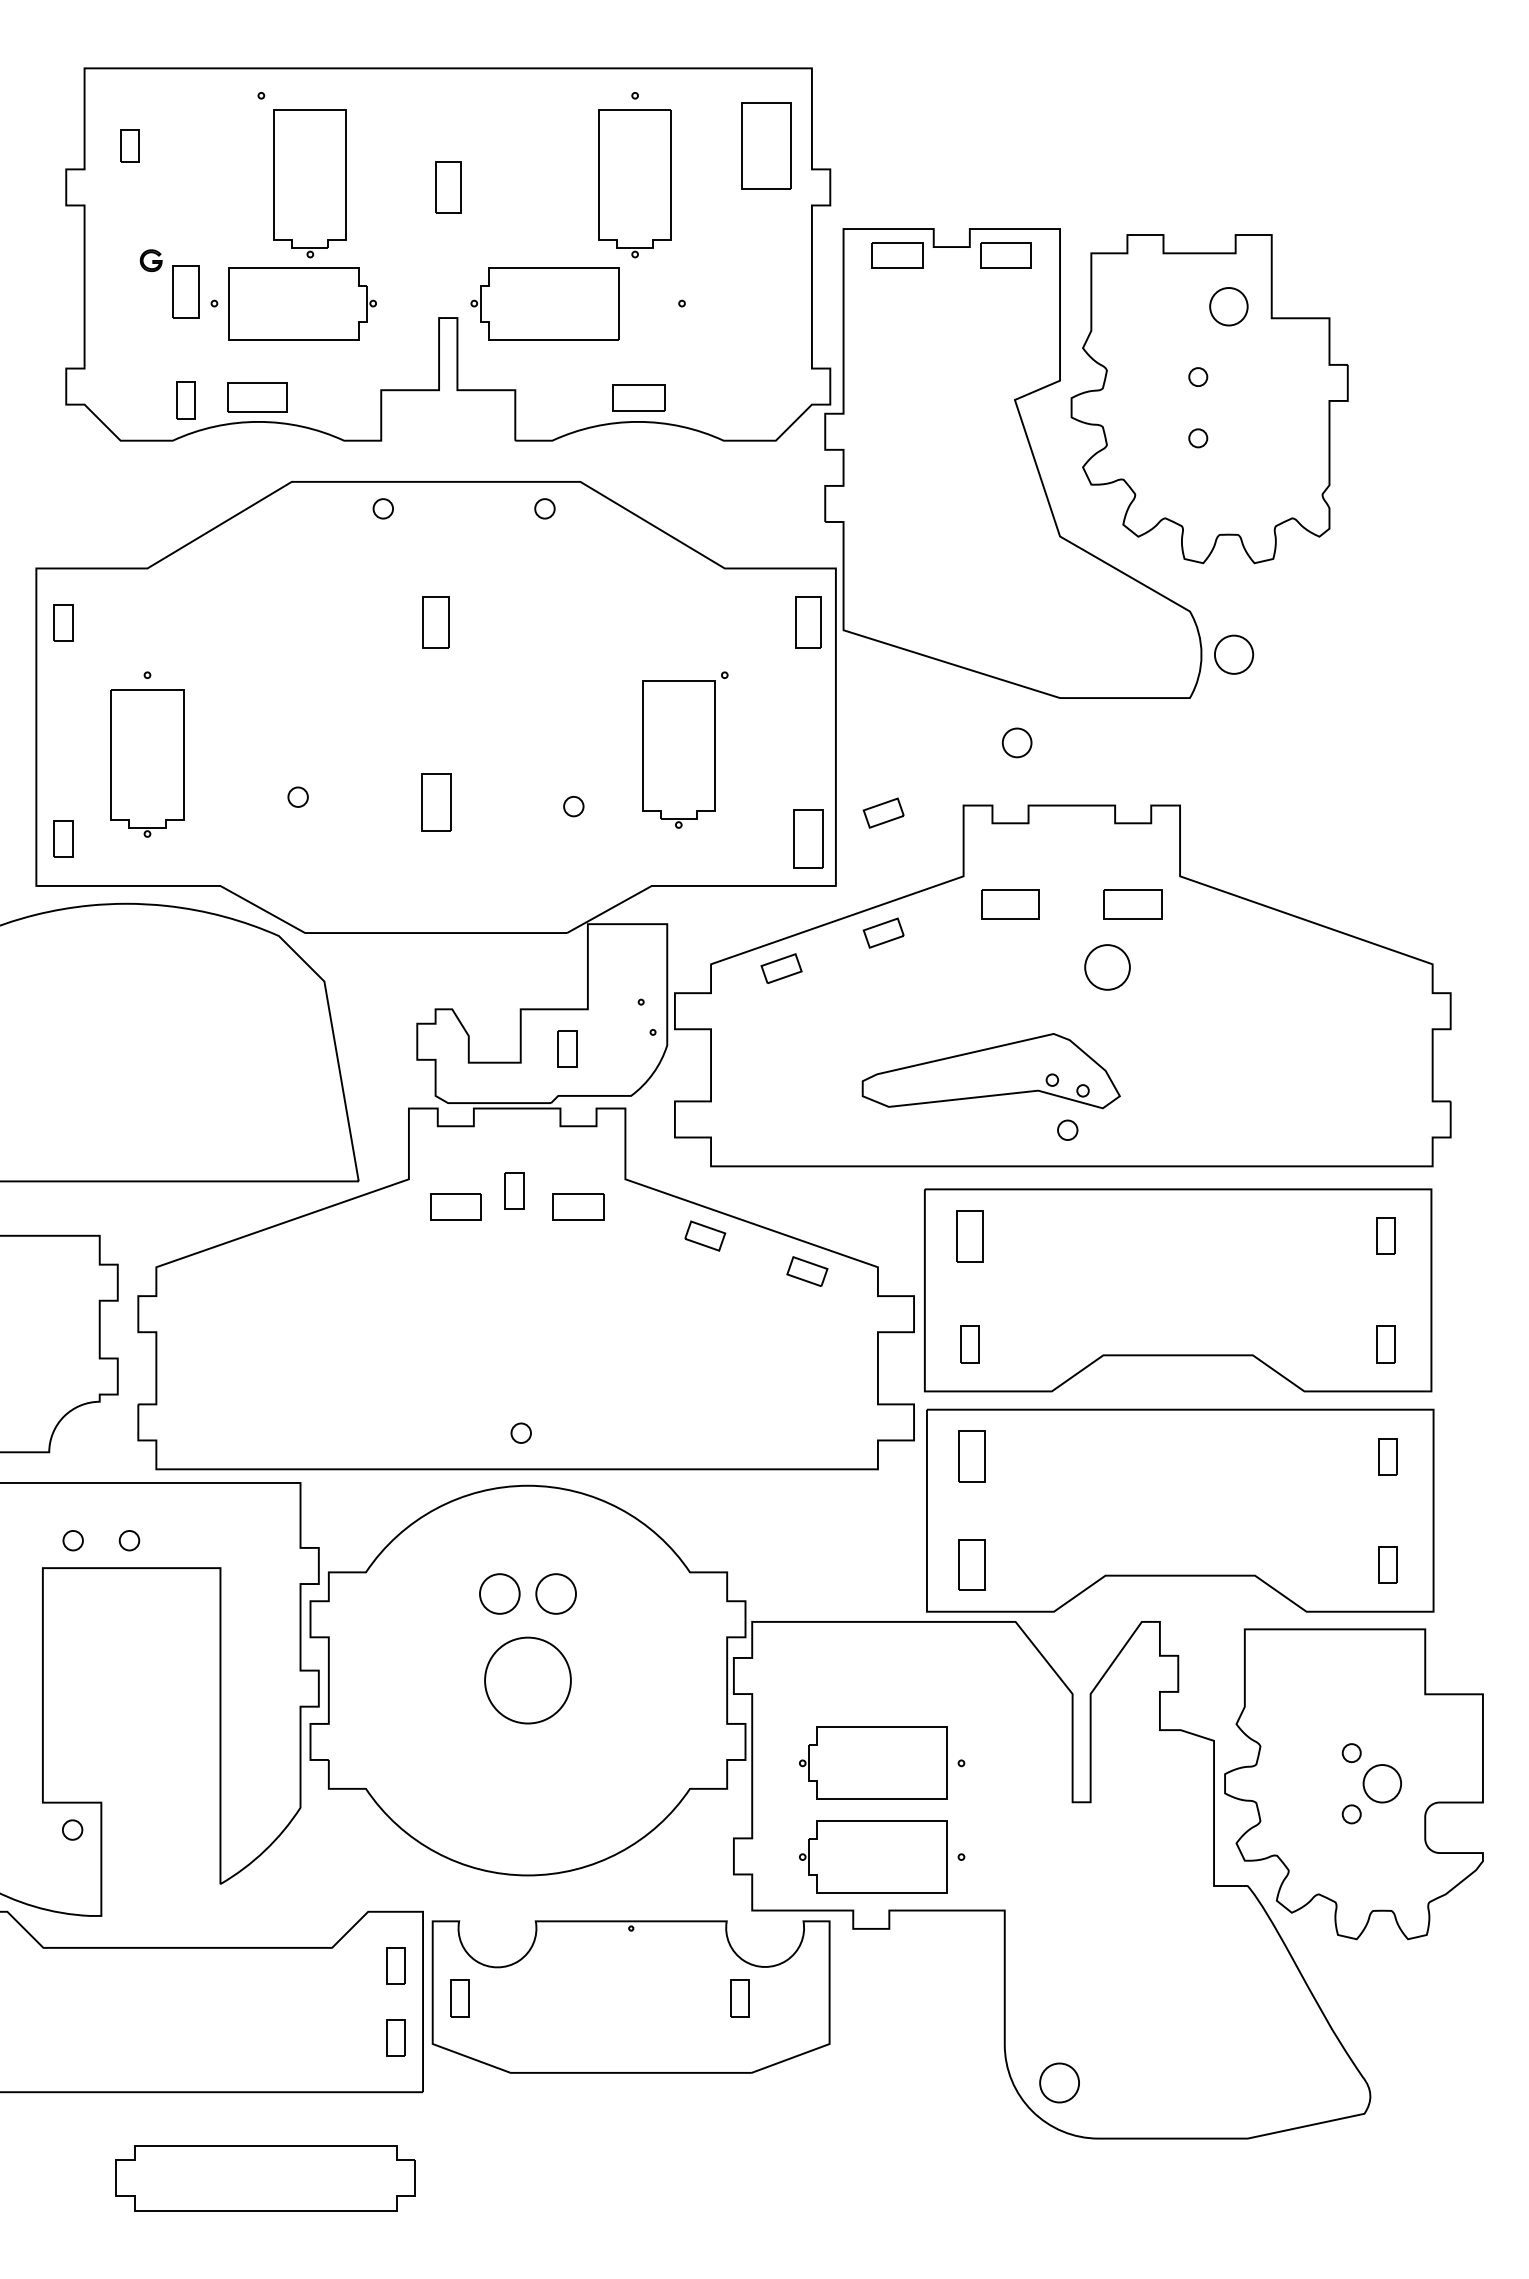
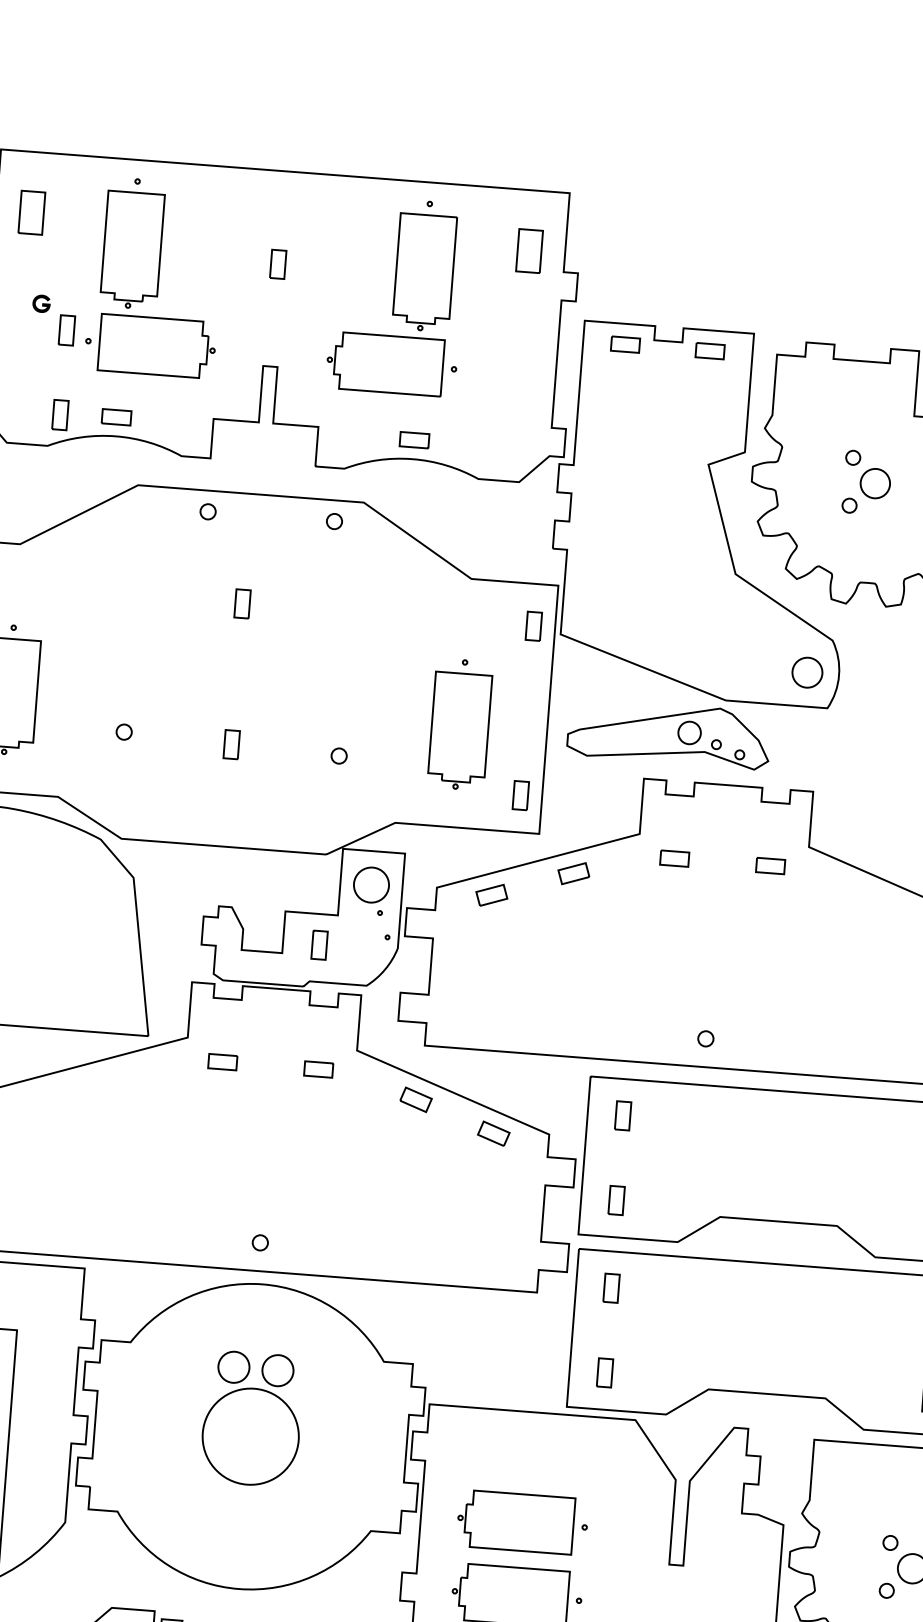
part: (129, 145) -> (31, 212), size x1.67
part: (766, 145) -> (529, 250), size x0.62
part: (309, 183) -> (131, 250), moved
part: (447, 186) -> (277, 263), size x0.71
part: (897, 255) -> (625, 344), size x0.71
part: (1005, 255) -> (709, 351), size x0.71
part: (185, 291) -> (66, 329), size x0.71
part: (544, 303) -> (384, 363), moved
part: (1228, 306) -> (875, 483), moved
part: (257, 397) -> (116, 417), size x0.62
part: (638, 397) -> (414, 440), size x0.71
part: (435, 622) -> (242, 603), size x0.71
part: (808, 622) -> (533, 626), size x0.71
part: (1234, 654) -> (807, 672), moved
part: (678, 754) -> (459, 731), moved
part: (435, 802) -> (231, 744), size x0.62
part: (883, 812) -> (580, 779), removed
part: (808, 838) -> (520, 795), size x0.62
part: (1010, 903) -> (674, 858), size x0.62
part: (1132, 903) -> (770, 865), size x0.62
part: (1107, 967) -> (371, 885), moved
part: (990, 1071) -> (668, 734), moved
part: (514, 1190) -> (269, 1052), removed
part: (455, 1206) -> (222, 1061), size x0.71
part: (578, 1206) -> (318, 1069), size x0.71
part: (969, 1235) -> (622, 1115), size x0.71
part: (971, 1456) -> (611, 1288), size x0.71
part: (971, 1564) -> (604, 1372), size x0.71
part: (527, 1680) -> (250, 1436), size x1.43

